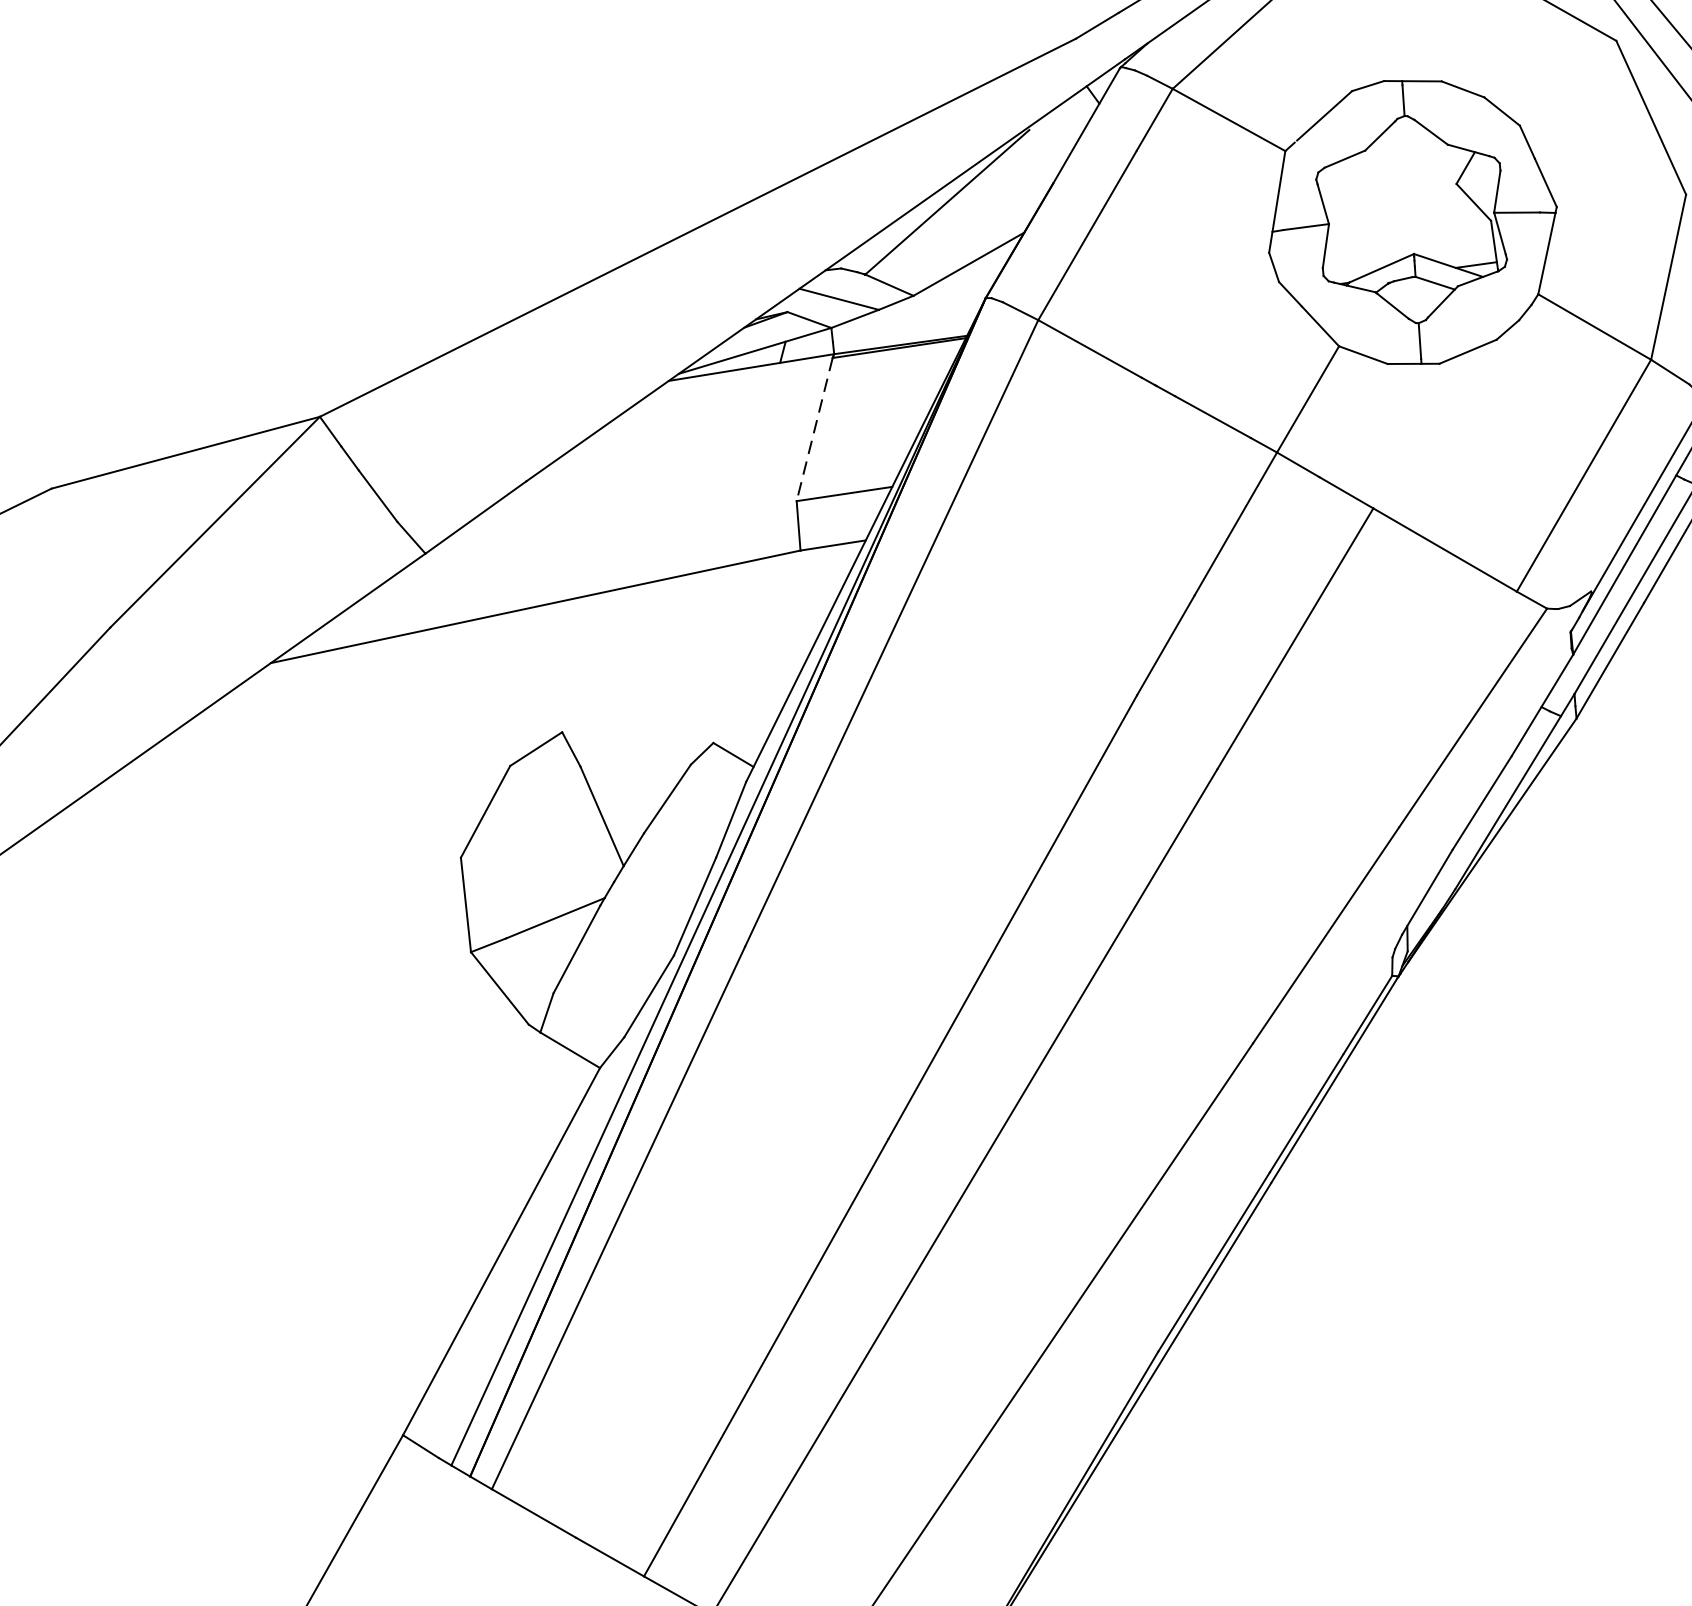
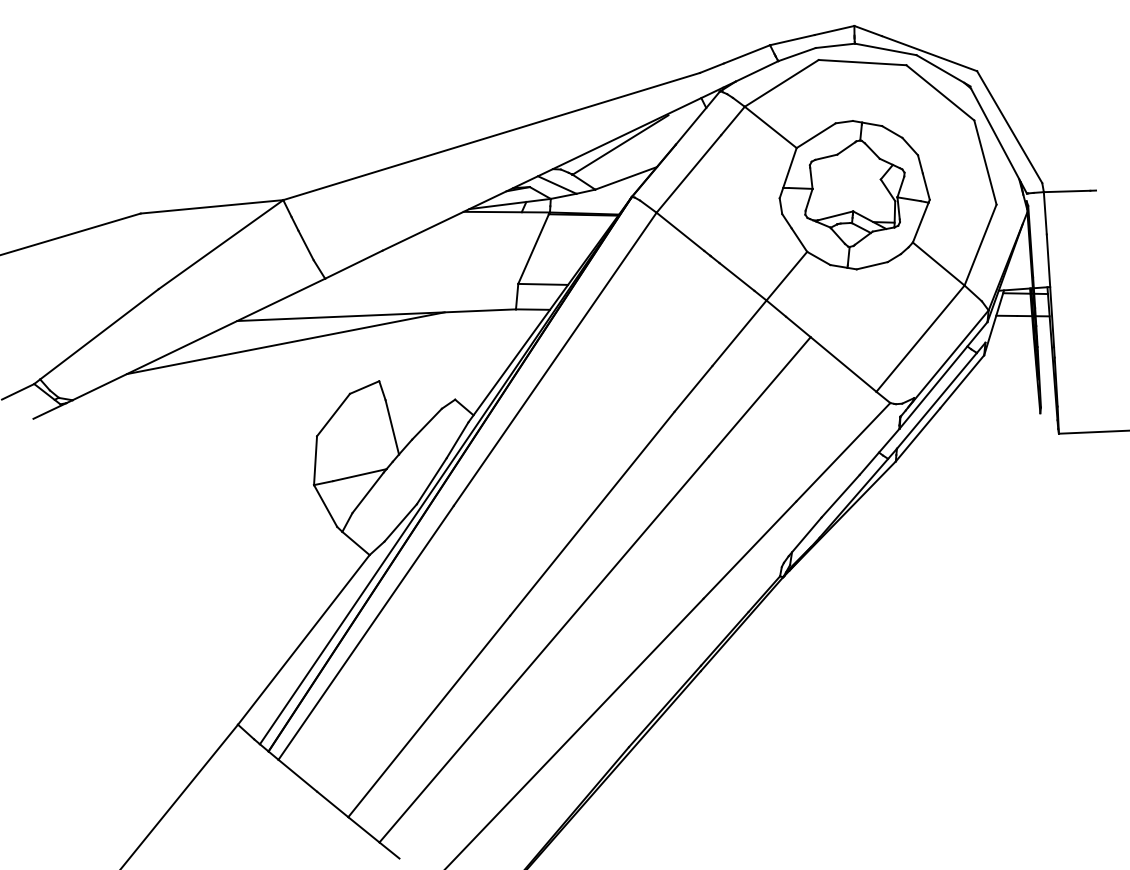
line: (814, 430) -> (533, 249), dashed -> solid
line: (370, 690) -> (285, 343), added

